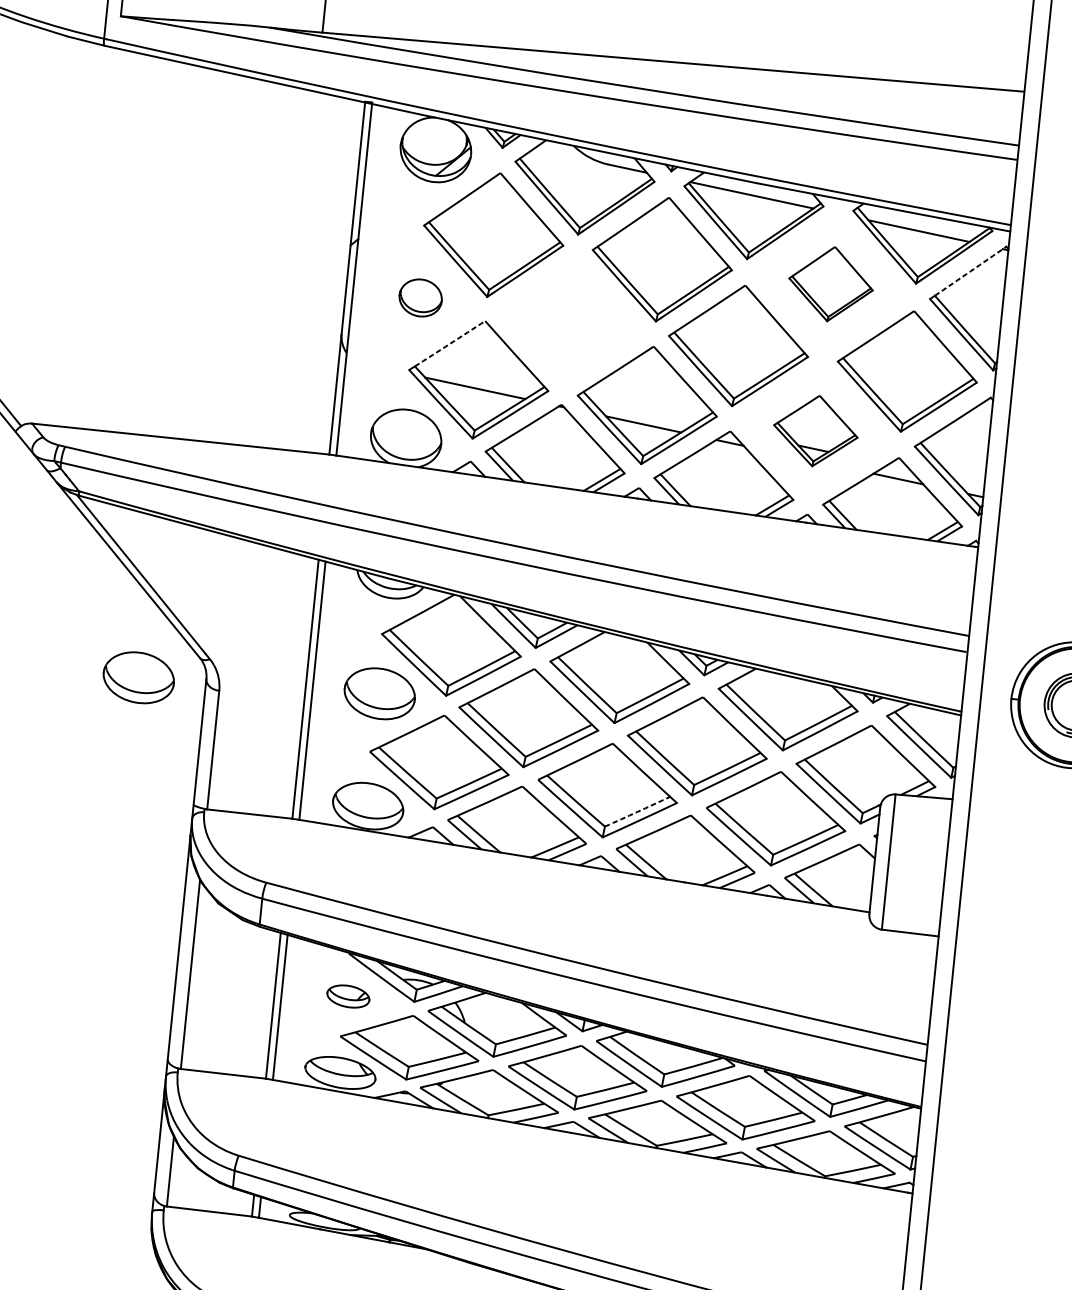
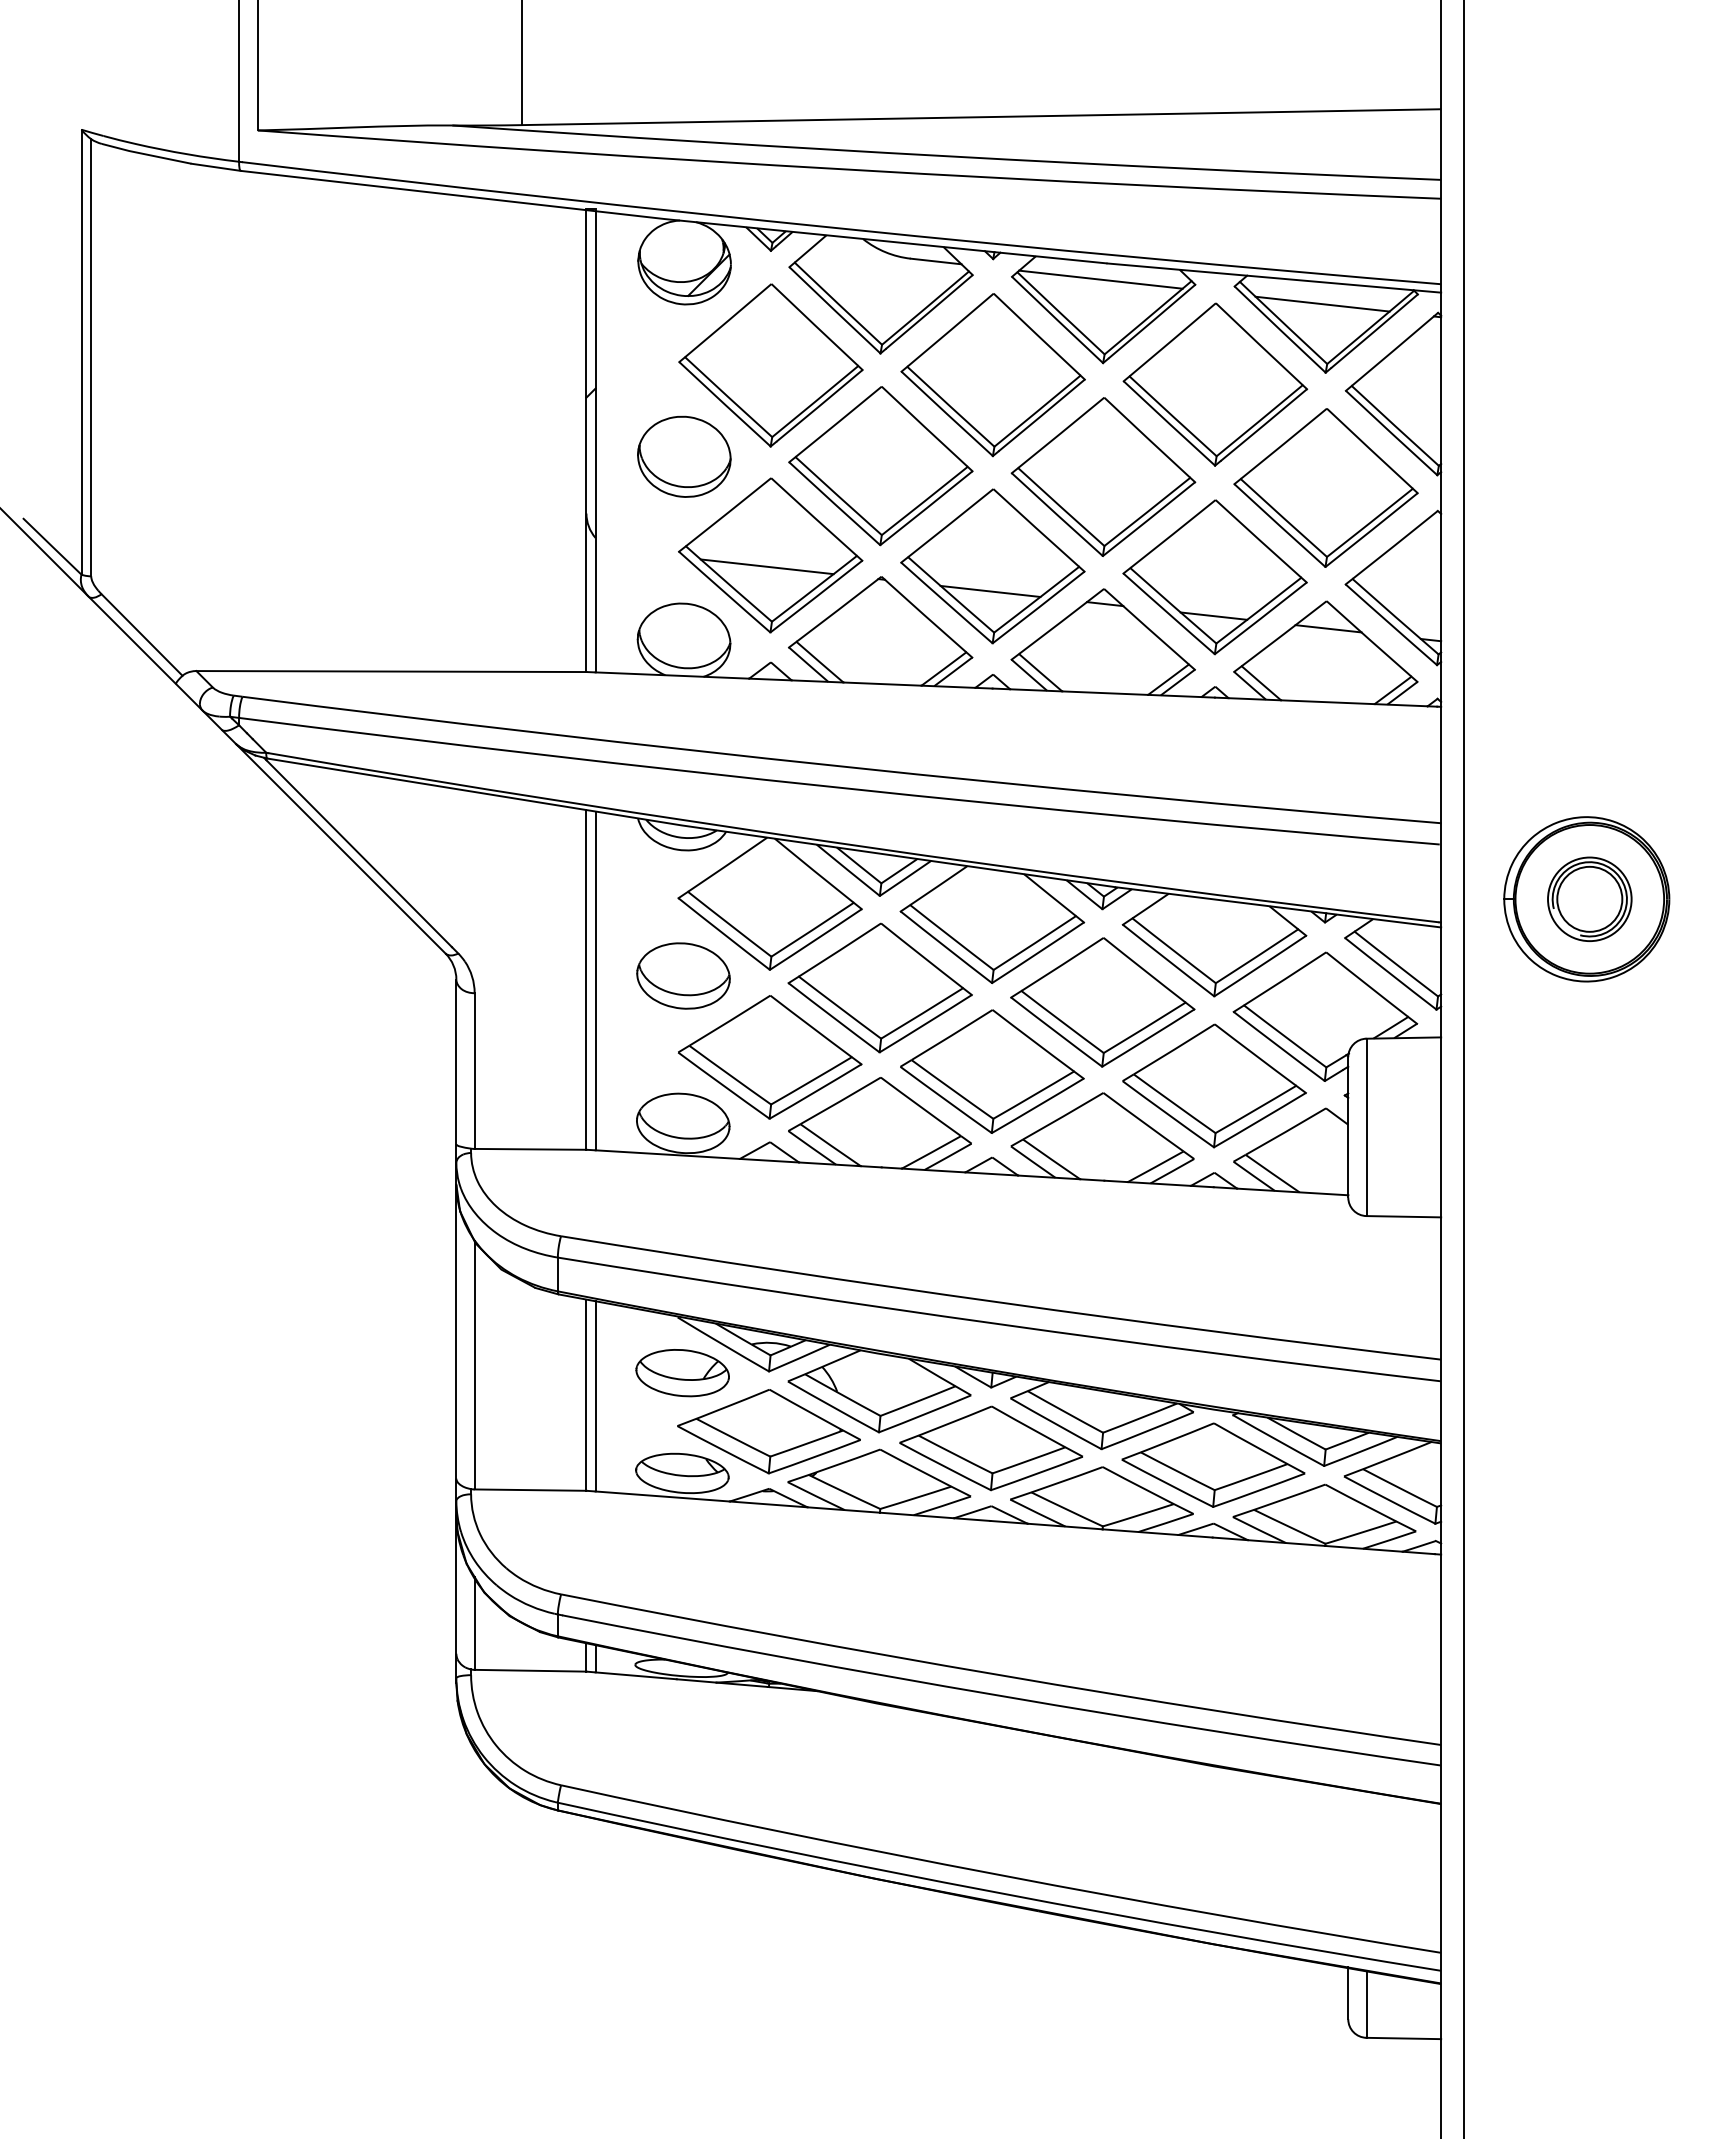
arc: (971, 271) -> (1395, 349), dashed -> solid
part: (831, 284) -> (1215, 384), size x1.67
part: (420, 297) -> (684, 456), size x1.67
part: (569, 320) -> (880, 466), added
arc: (450, 343) -> (728, 512), dashed -> solid
part: (815, 431) -> (1214, 577), size x1.67
part: (138, 677) -> (368, 986), removed
arc: (637, 811) -> (1033, 1095), dashed -> solid
part: (348, 996) -> (682, 1373), size x1.67

